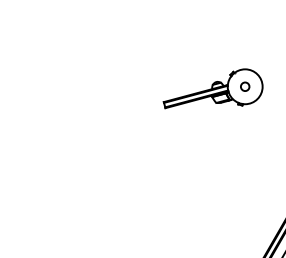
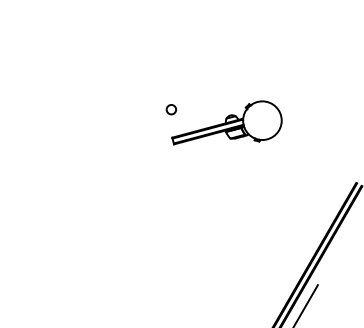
circle: (244, 86) -> (170, 109), moved

